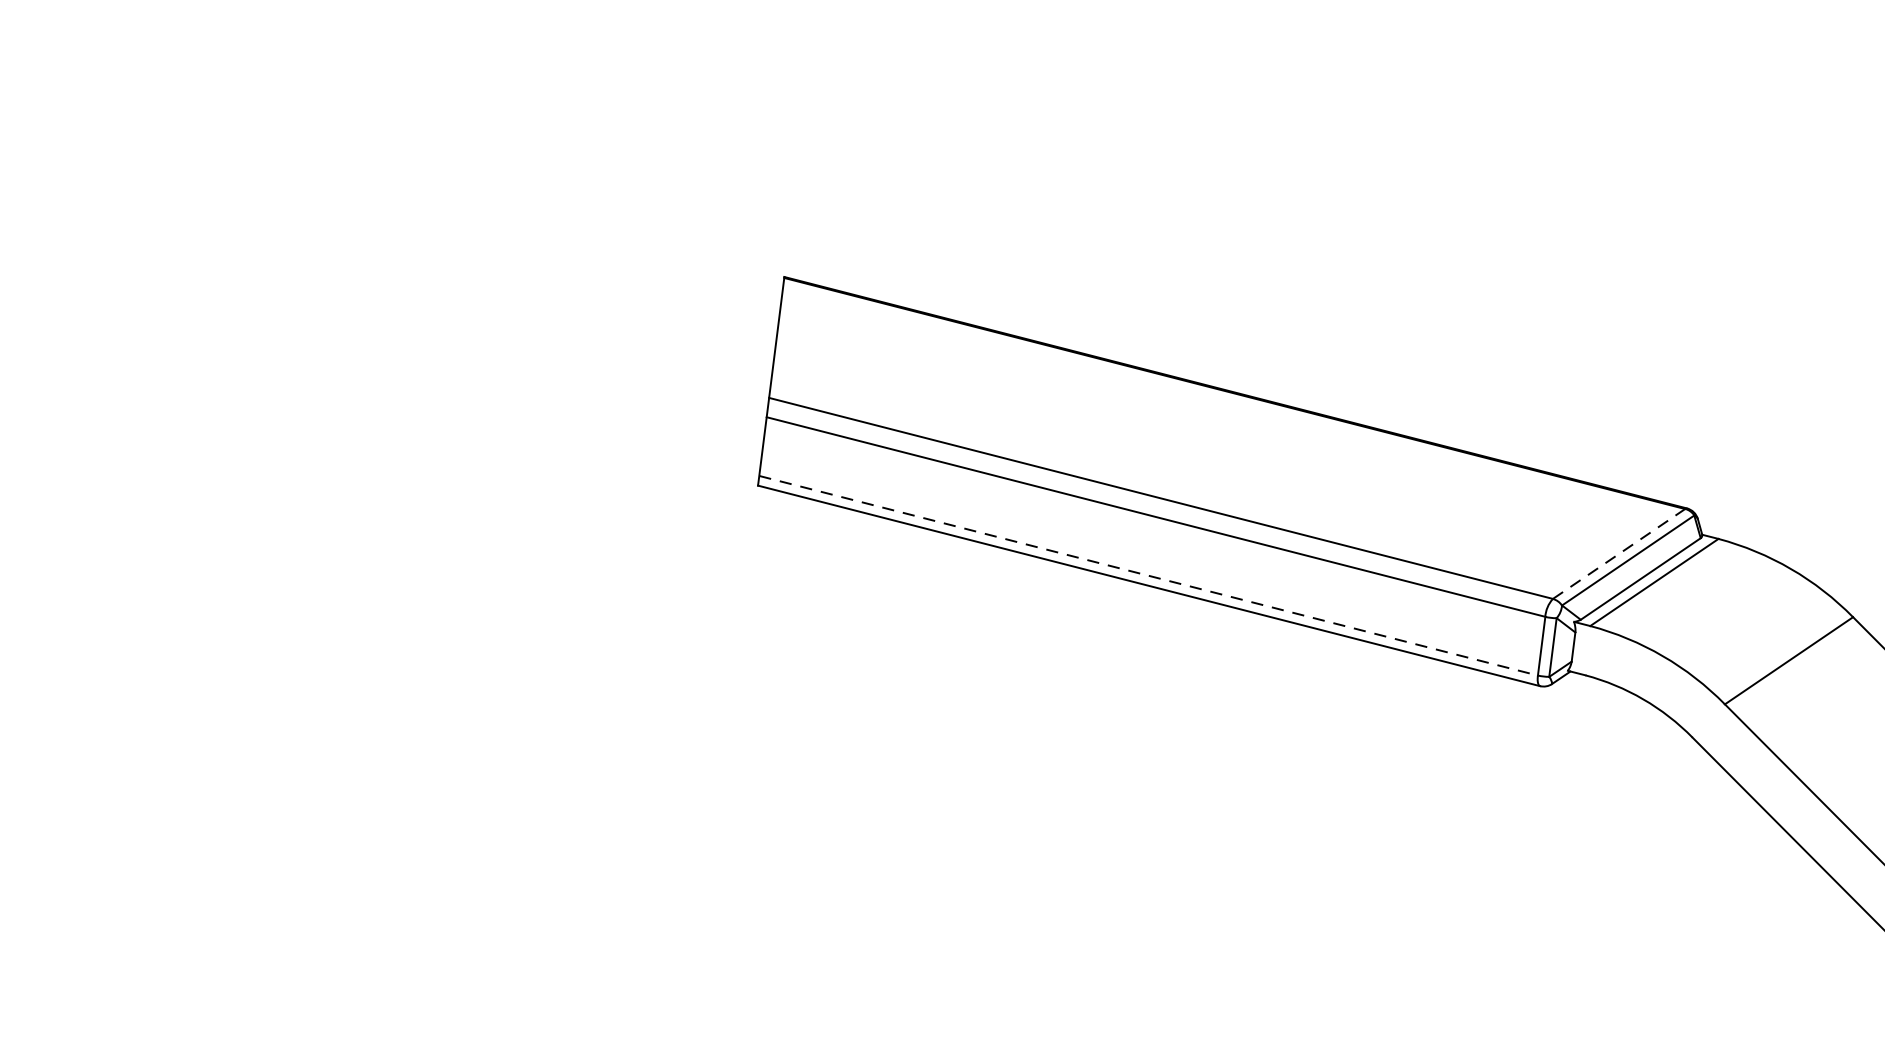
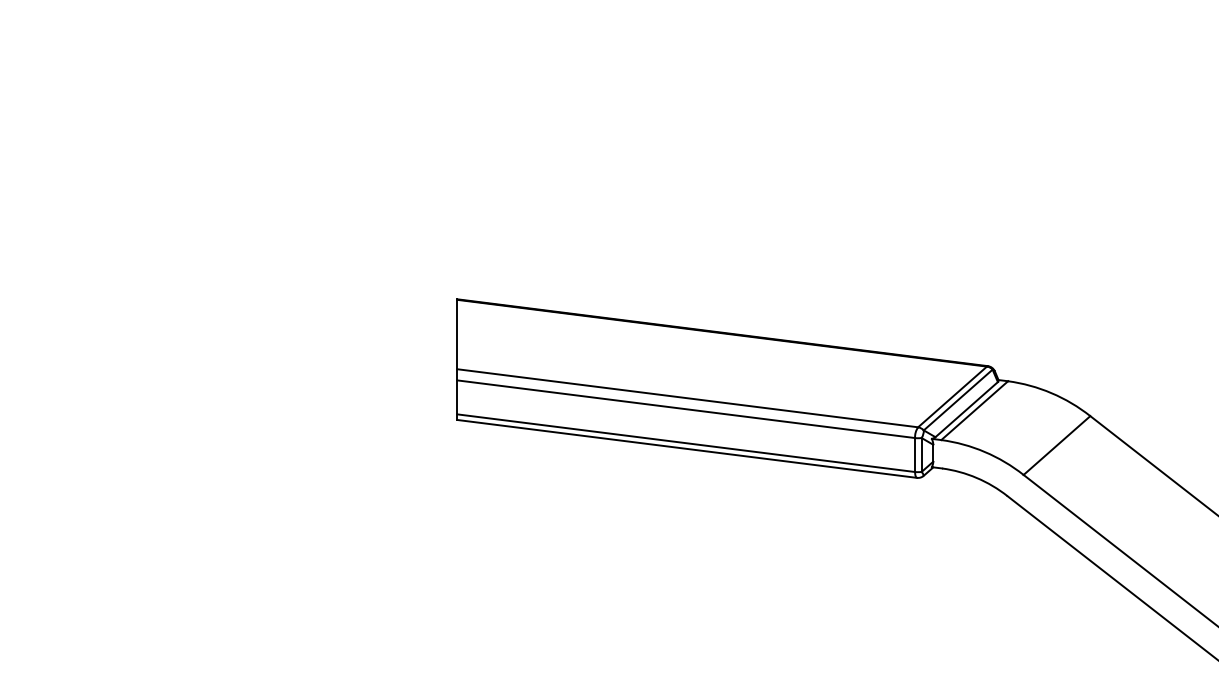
line: (1619, 553) -> (952, 396), dashed -> solid
line: (1148, 576) -> (686, 443), dashed -> solid

